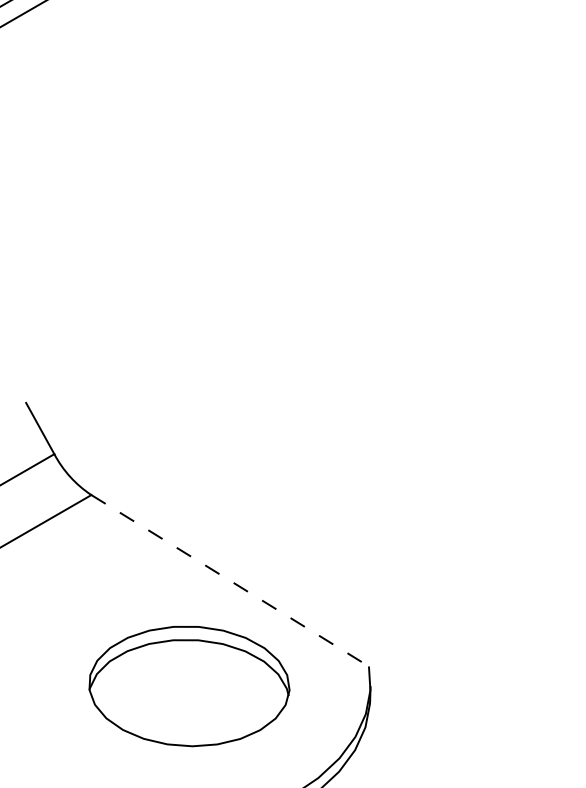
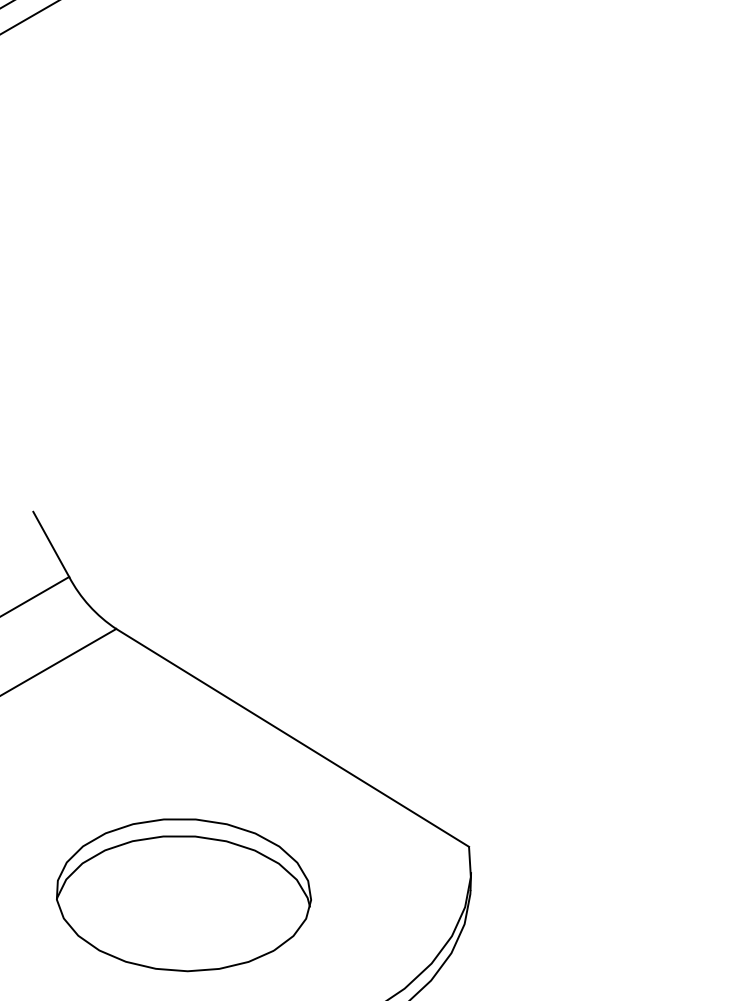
line: (230, 581) -> (293, 738), dashed -> solid
part: (189, 686) -> (183, 895), moved

